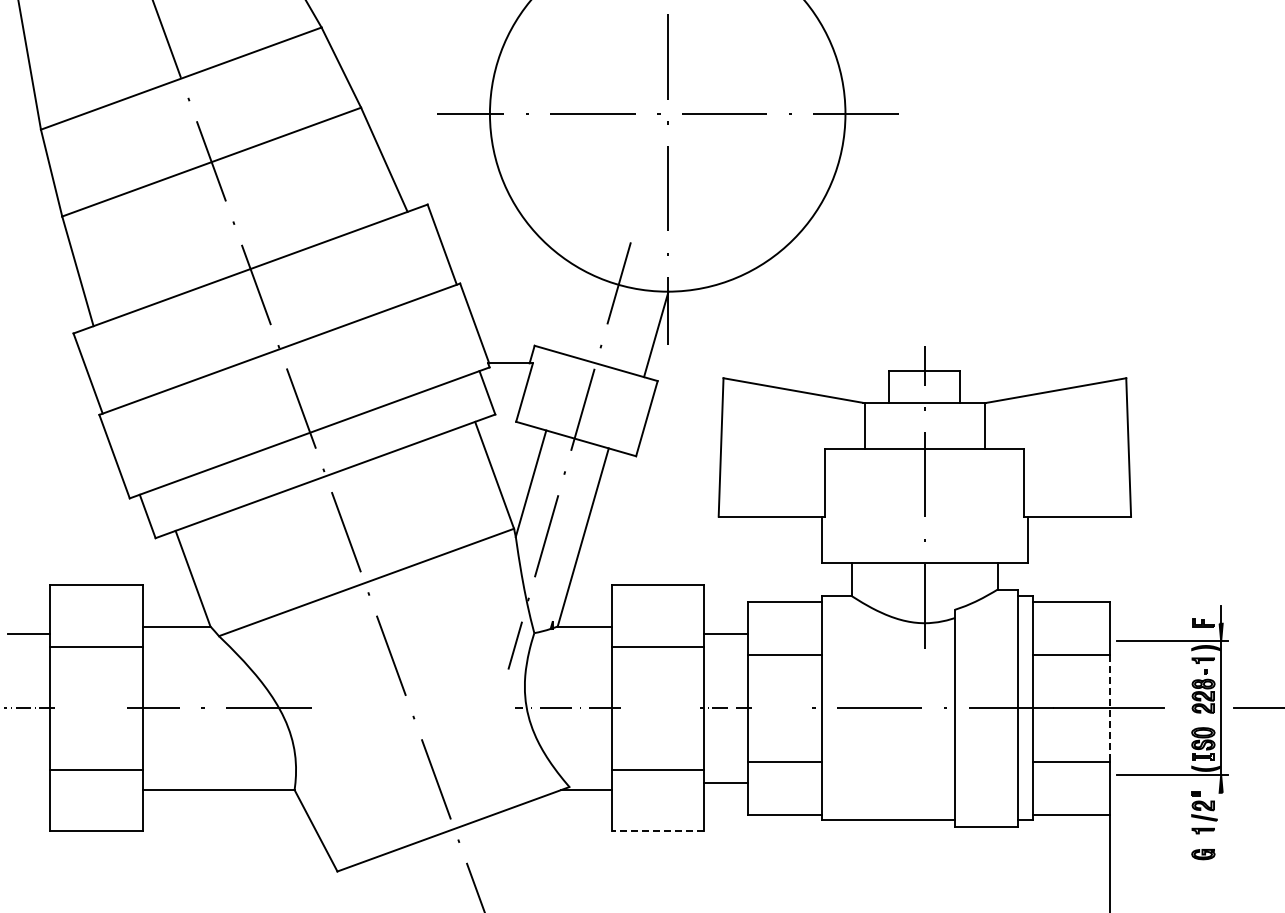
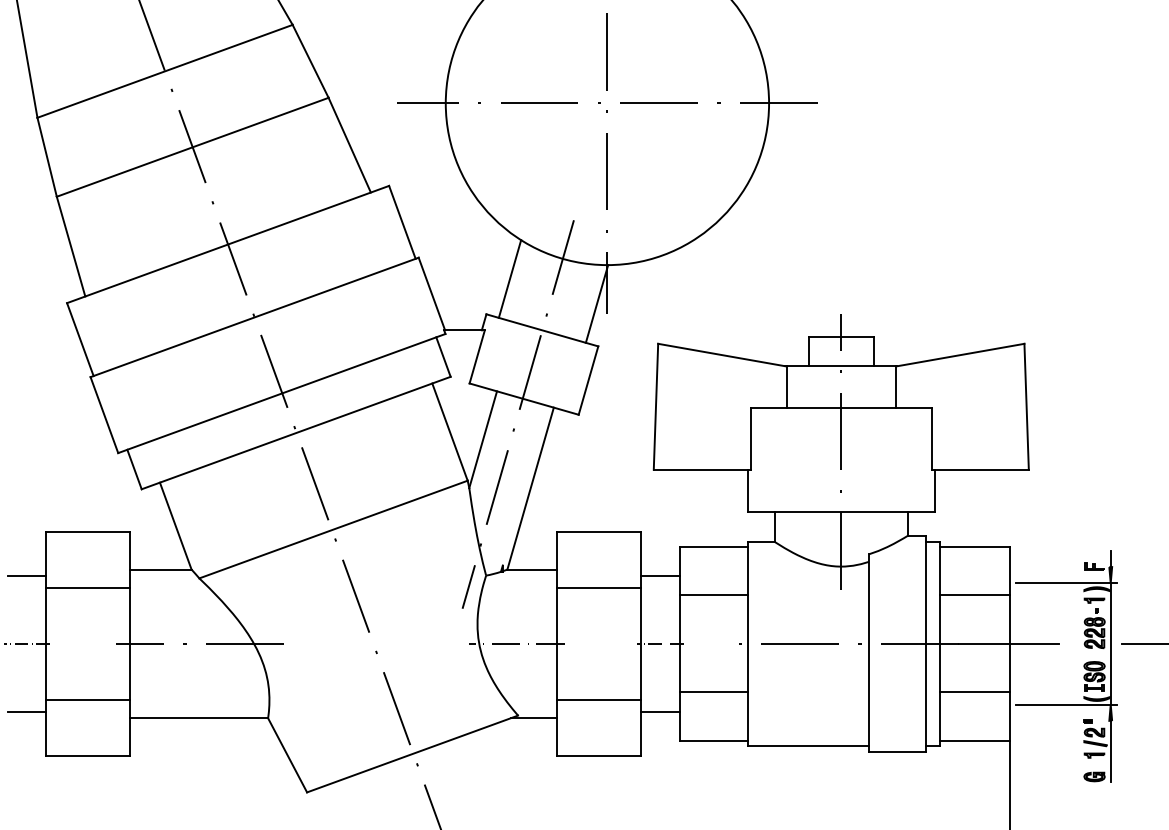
line: (560, 306) -> (509, 278), added
line: (1110, 708) -> (1010, 644), dashed -> solid
line: (29, 782) -> (27, 711), added
line: (1221, 826) -> (1111, 751), added
line: (657, 831) -> (598, 756), dashed -> solid

